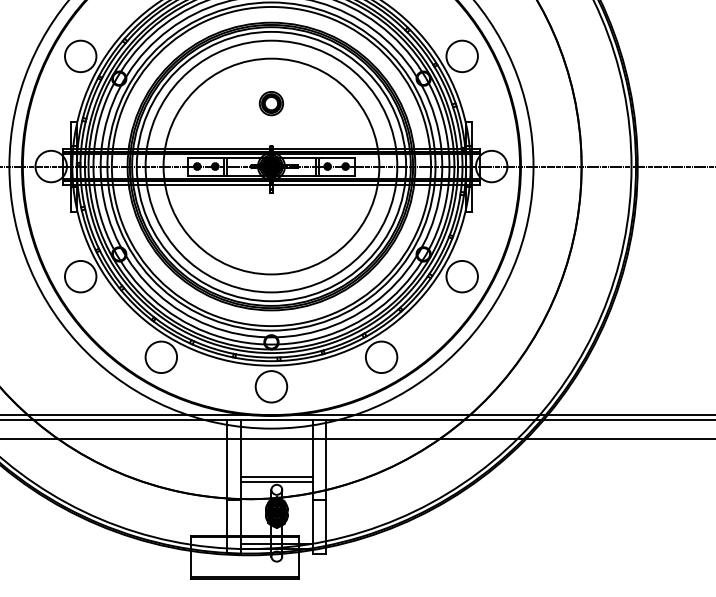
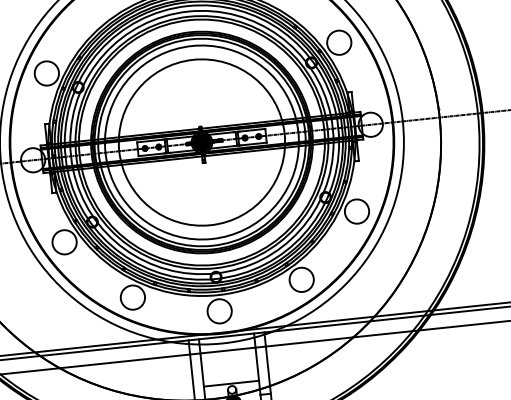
part: (270, 103) -> (196, 94), removed
line: (276, 476) -> (230, 379), removed

